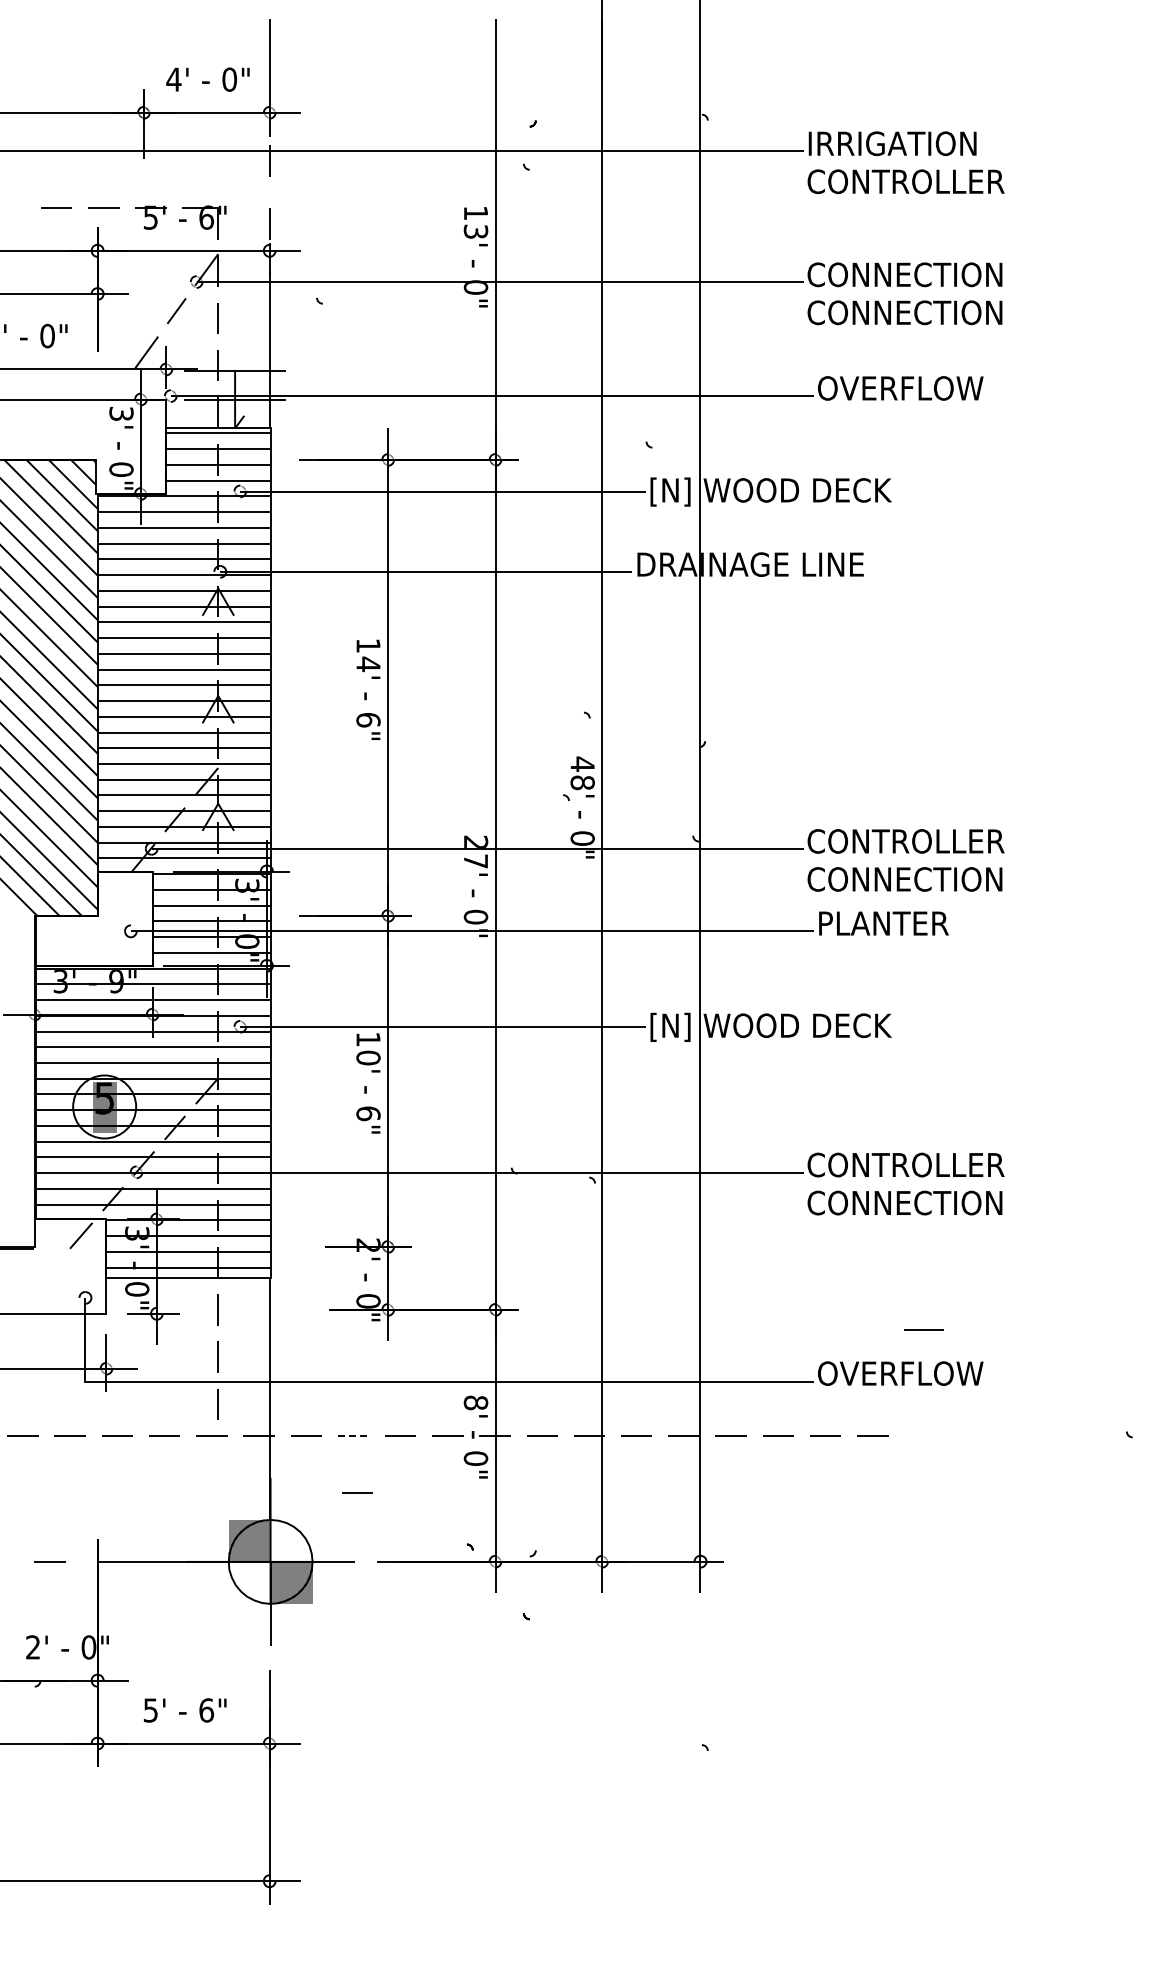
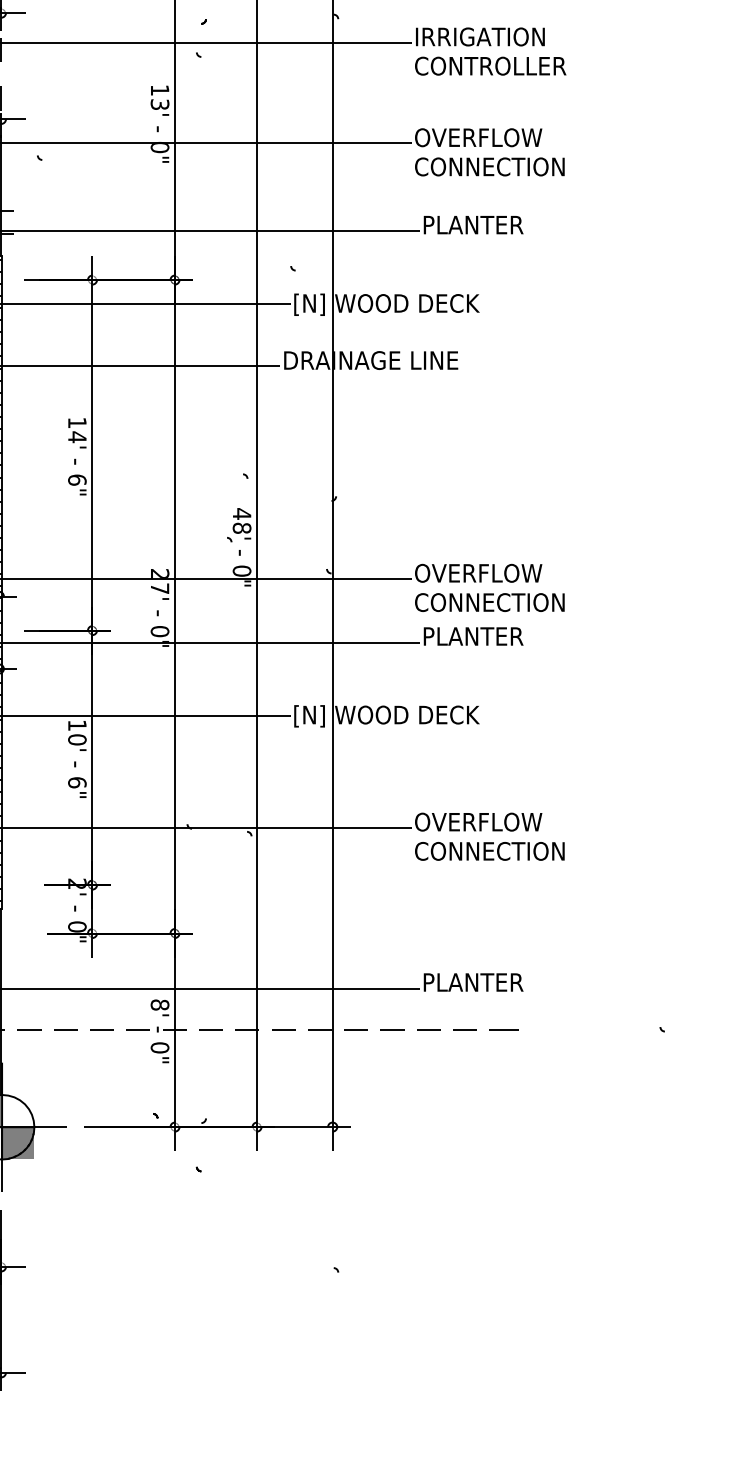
text: (908, 274) -> (492, 137), CONNECTION -> OVERFLOW
text: (900, 388) -> (486, 225), OVERFLOW -> PLANTER
text: (908, 841) -> (492, 573), CONTROLLER -> OVERFLOW
text: (908, 1164) -> (492, 821), CONTROLLER -> OVERFLOW
line: (923, 1329) -> (504, 1030), moved
text: (900, 1373) -> (486, 982), OVERFLOW -> PLANTER
line: (353, 1435) -> (65, 1030), dashed -> solid
line: (357, 1492) -> (68, 1073), removed

